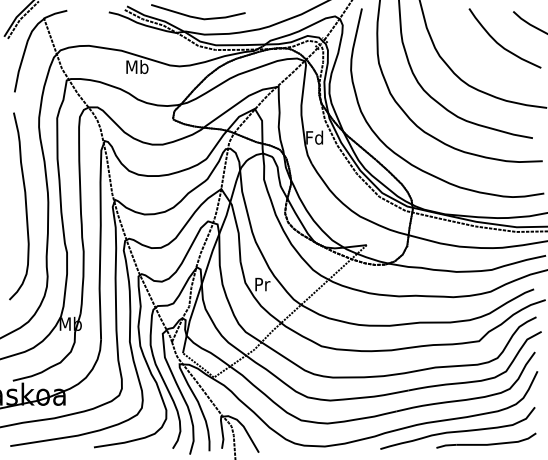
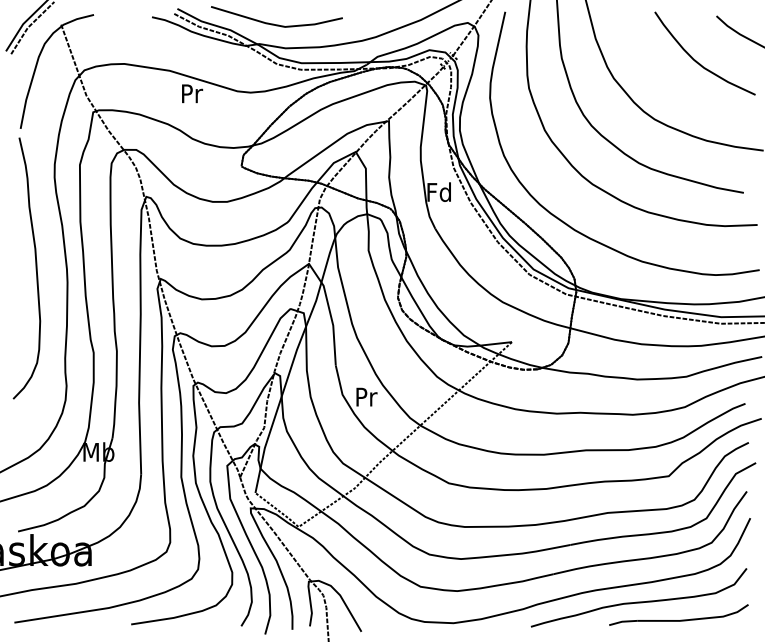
text: (137, 67) -> (191, 94), Mb -> Pr
curve: (25, 206) -> (35, 268), moved

